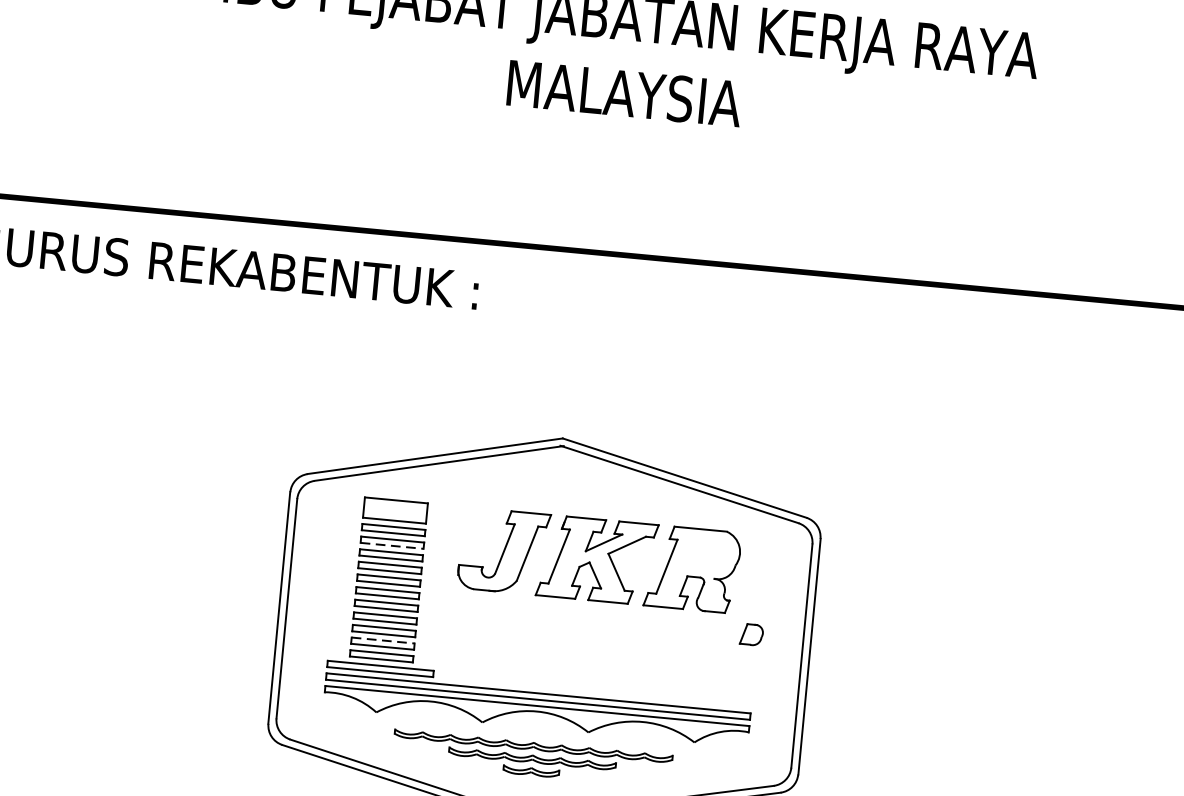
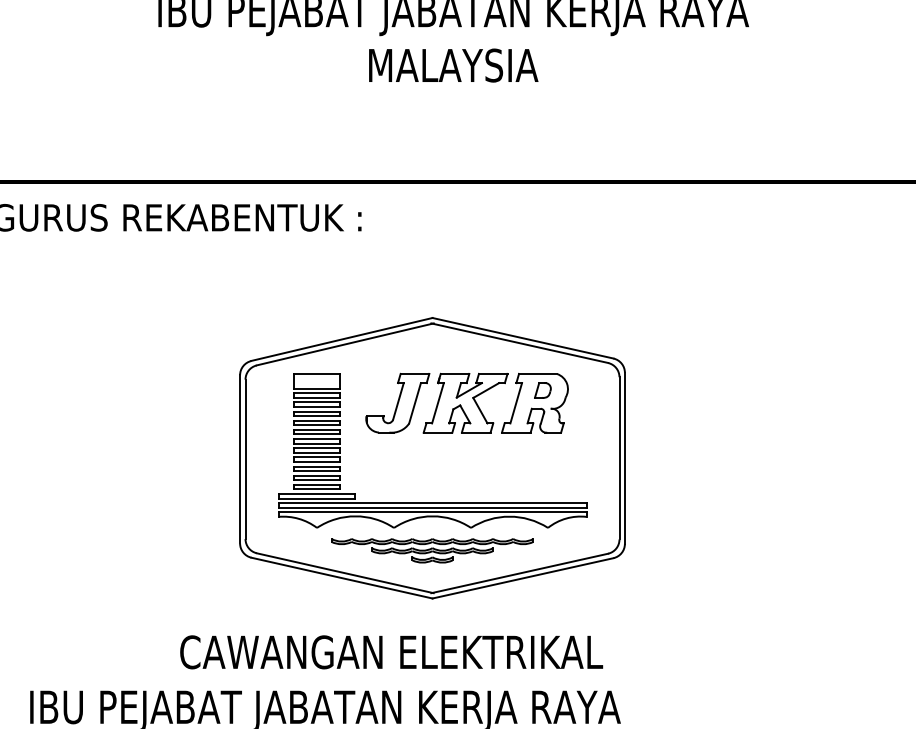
line: (392, 545) -> (317, 406), dashed -> solid
part: (751, 634) -> (542, 390), moved
line: (383, 640) -> (317, 475), dashed -> solid

